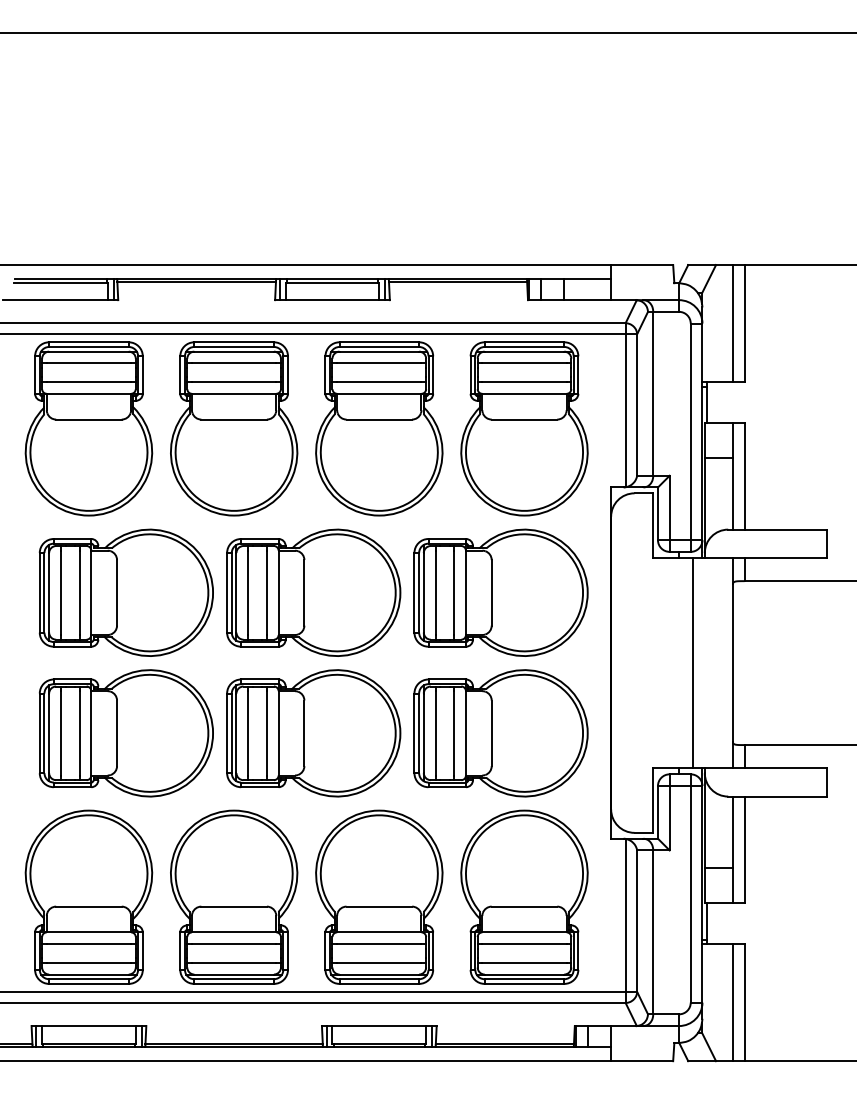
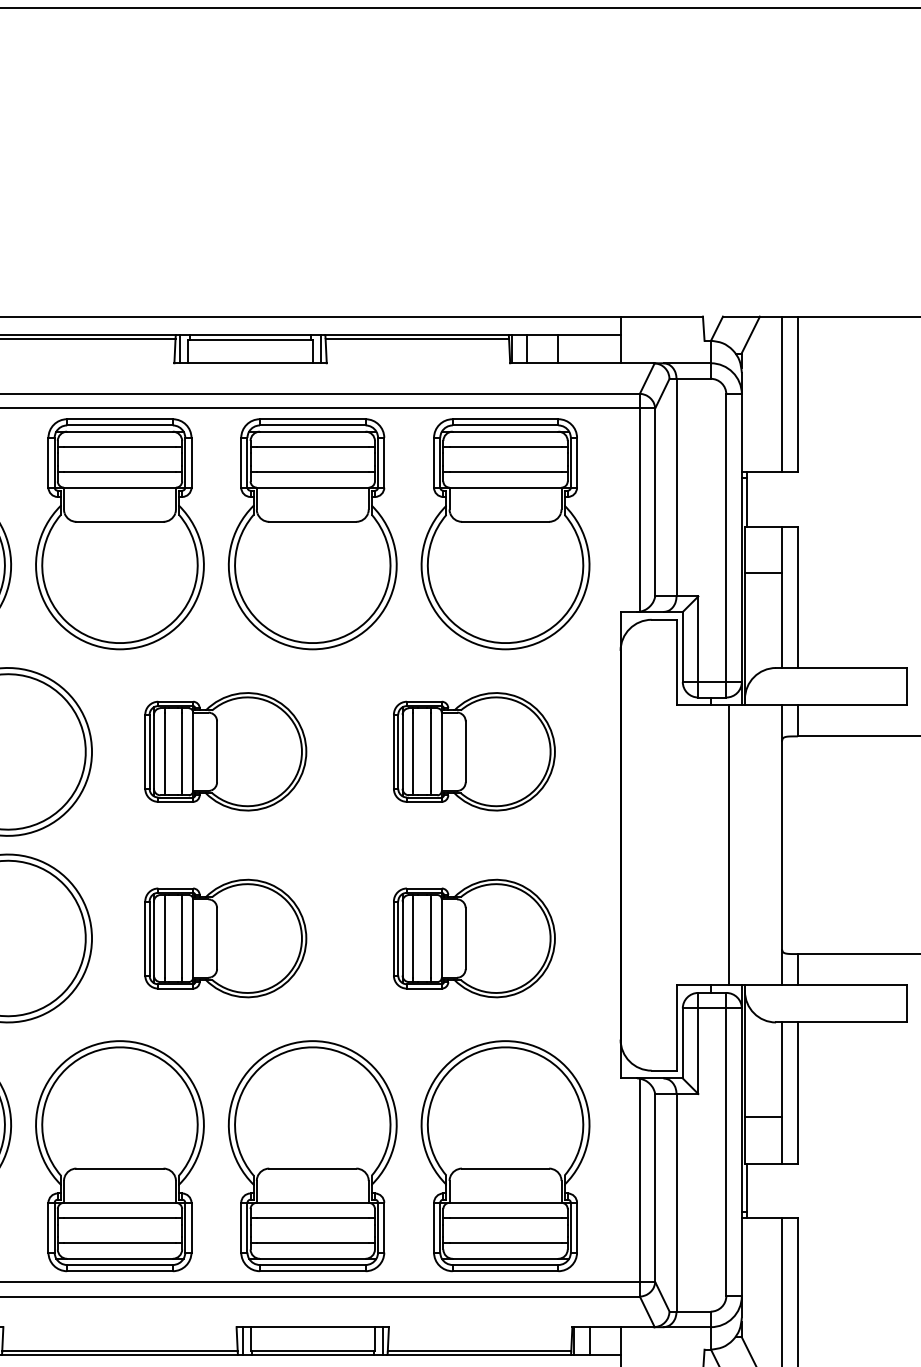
part: (313, 592) -> (225, 751), size x0.7
part: (500, 592) -> (473, 751), size x0.7
part: (313, 733) -> (225, 938), size x0.7
part: (500, 733) -> (473, 938), size x0.7

